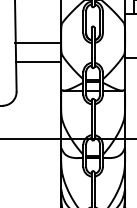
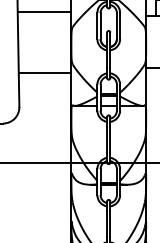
line: (38, 42) -> (44, 11), moved

